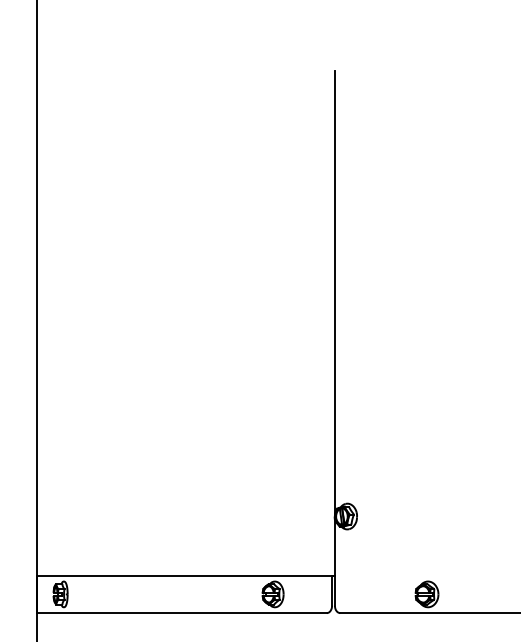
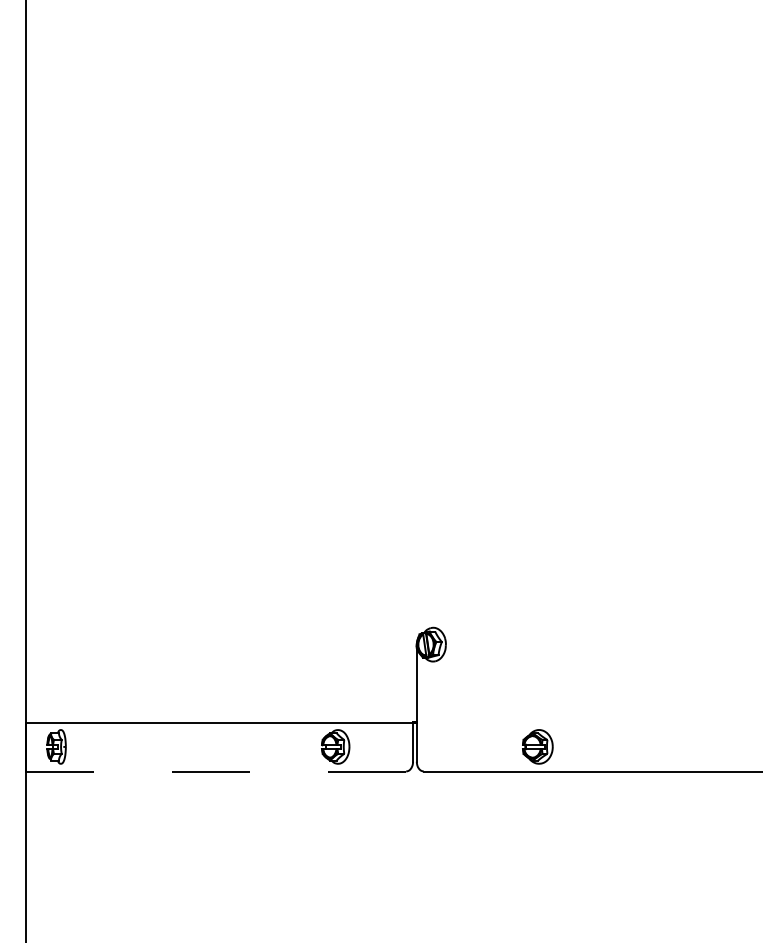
line: (334, 293) -> (416, 351), removed
line: (182, 613) -> (216, 771), solid -> dashed

